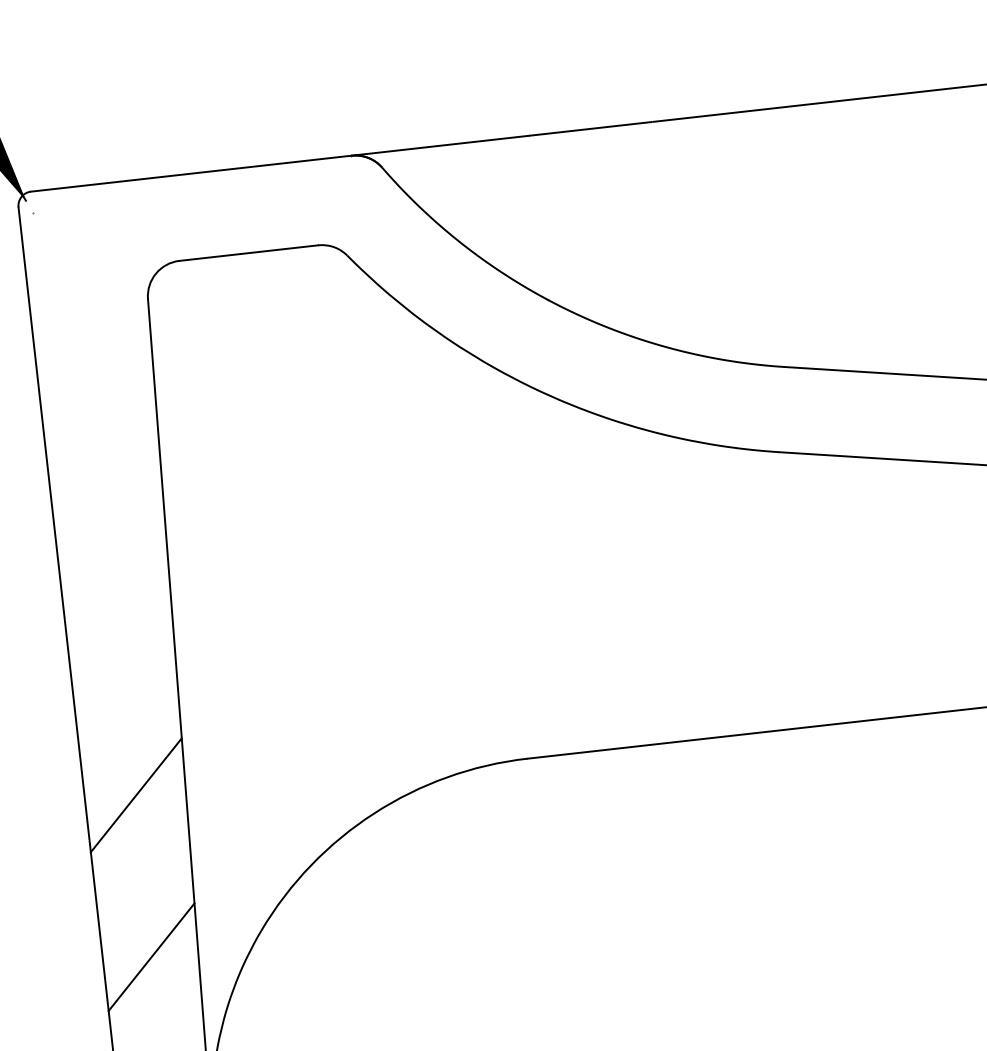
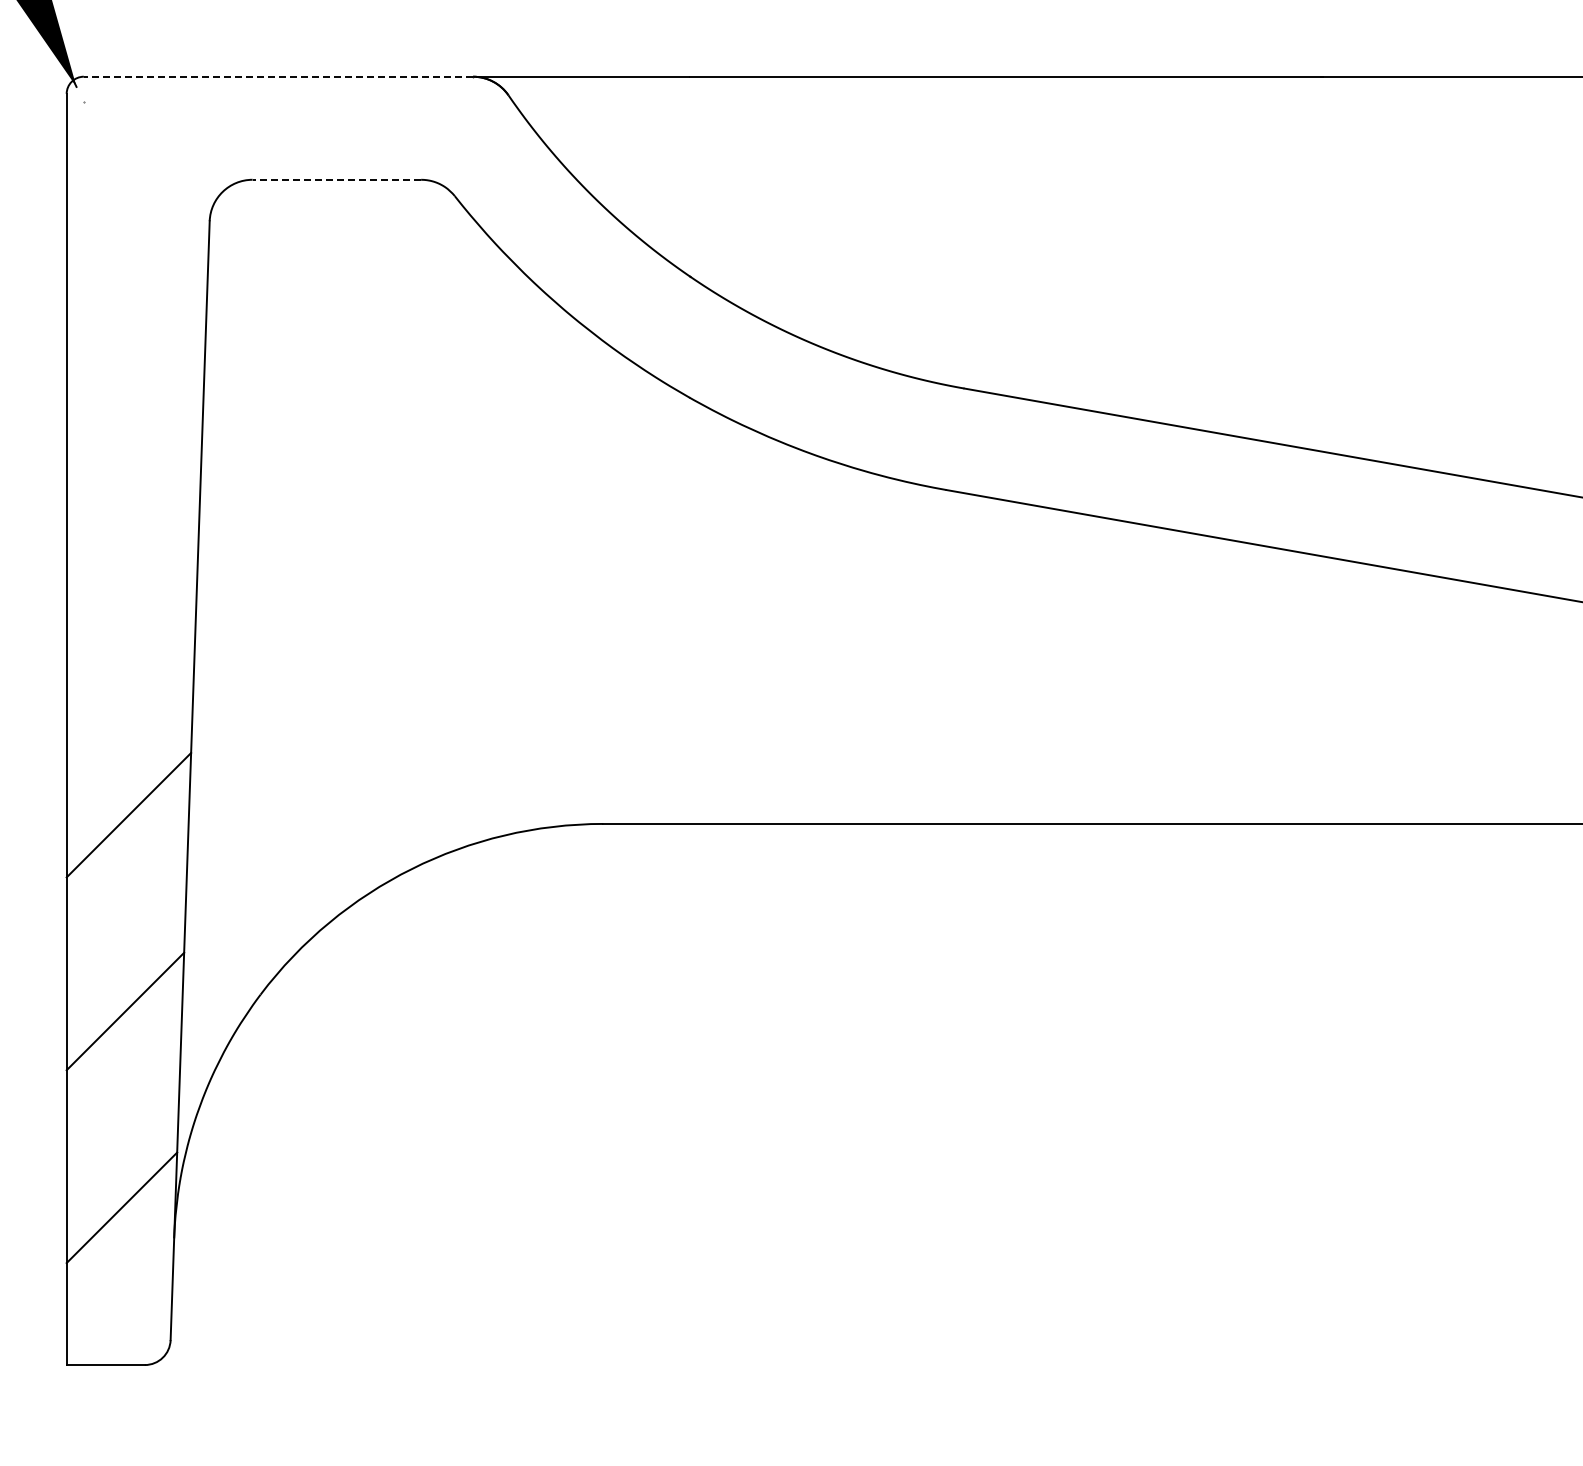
line: (191, 173) -> (278, 76), solid -> dashed
line: (248, 252) -> (336, 179), solid -> dashed

